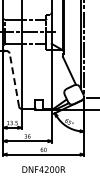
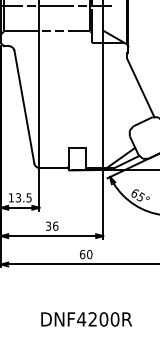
line: (14, 79) -> (24, 105), dashed -> solid
text: (43, 169) -> (85, 319), moved

